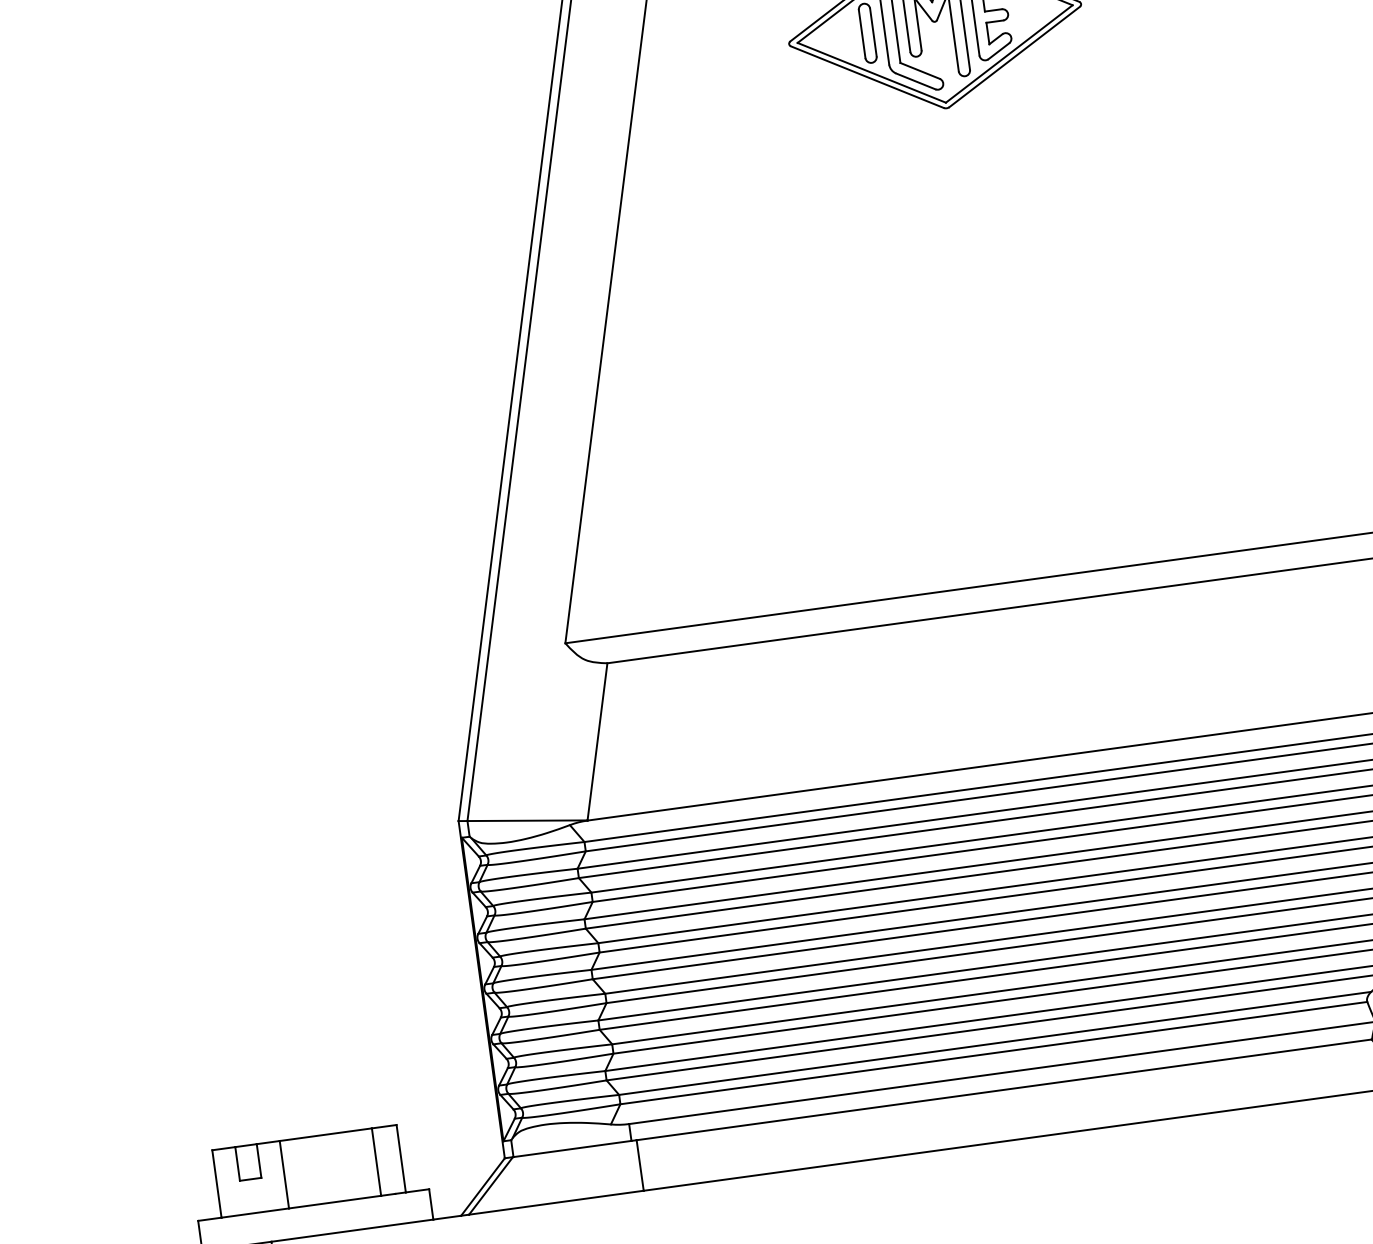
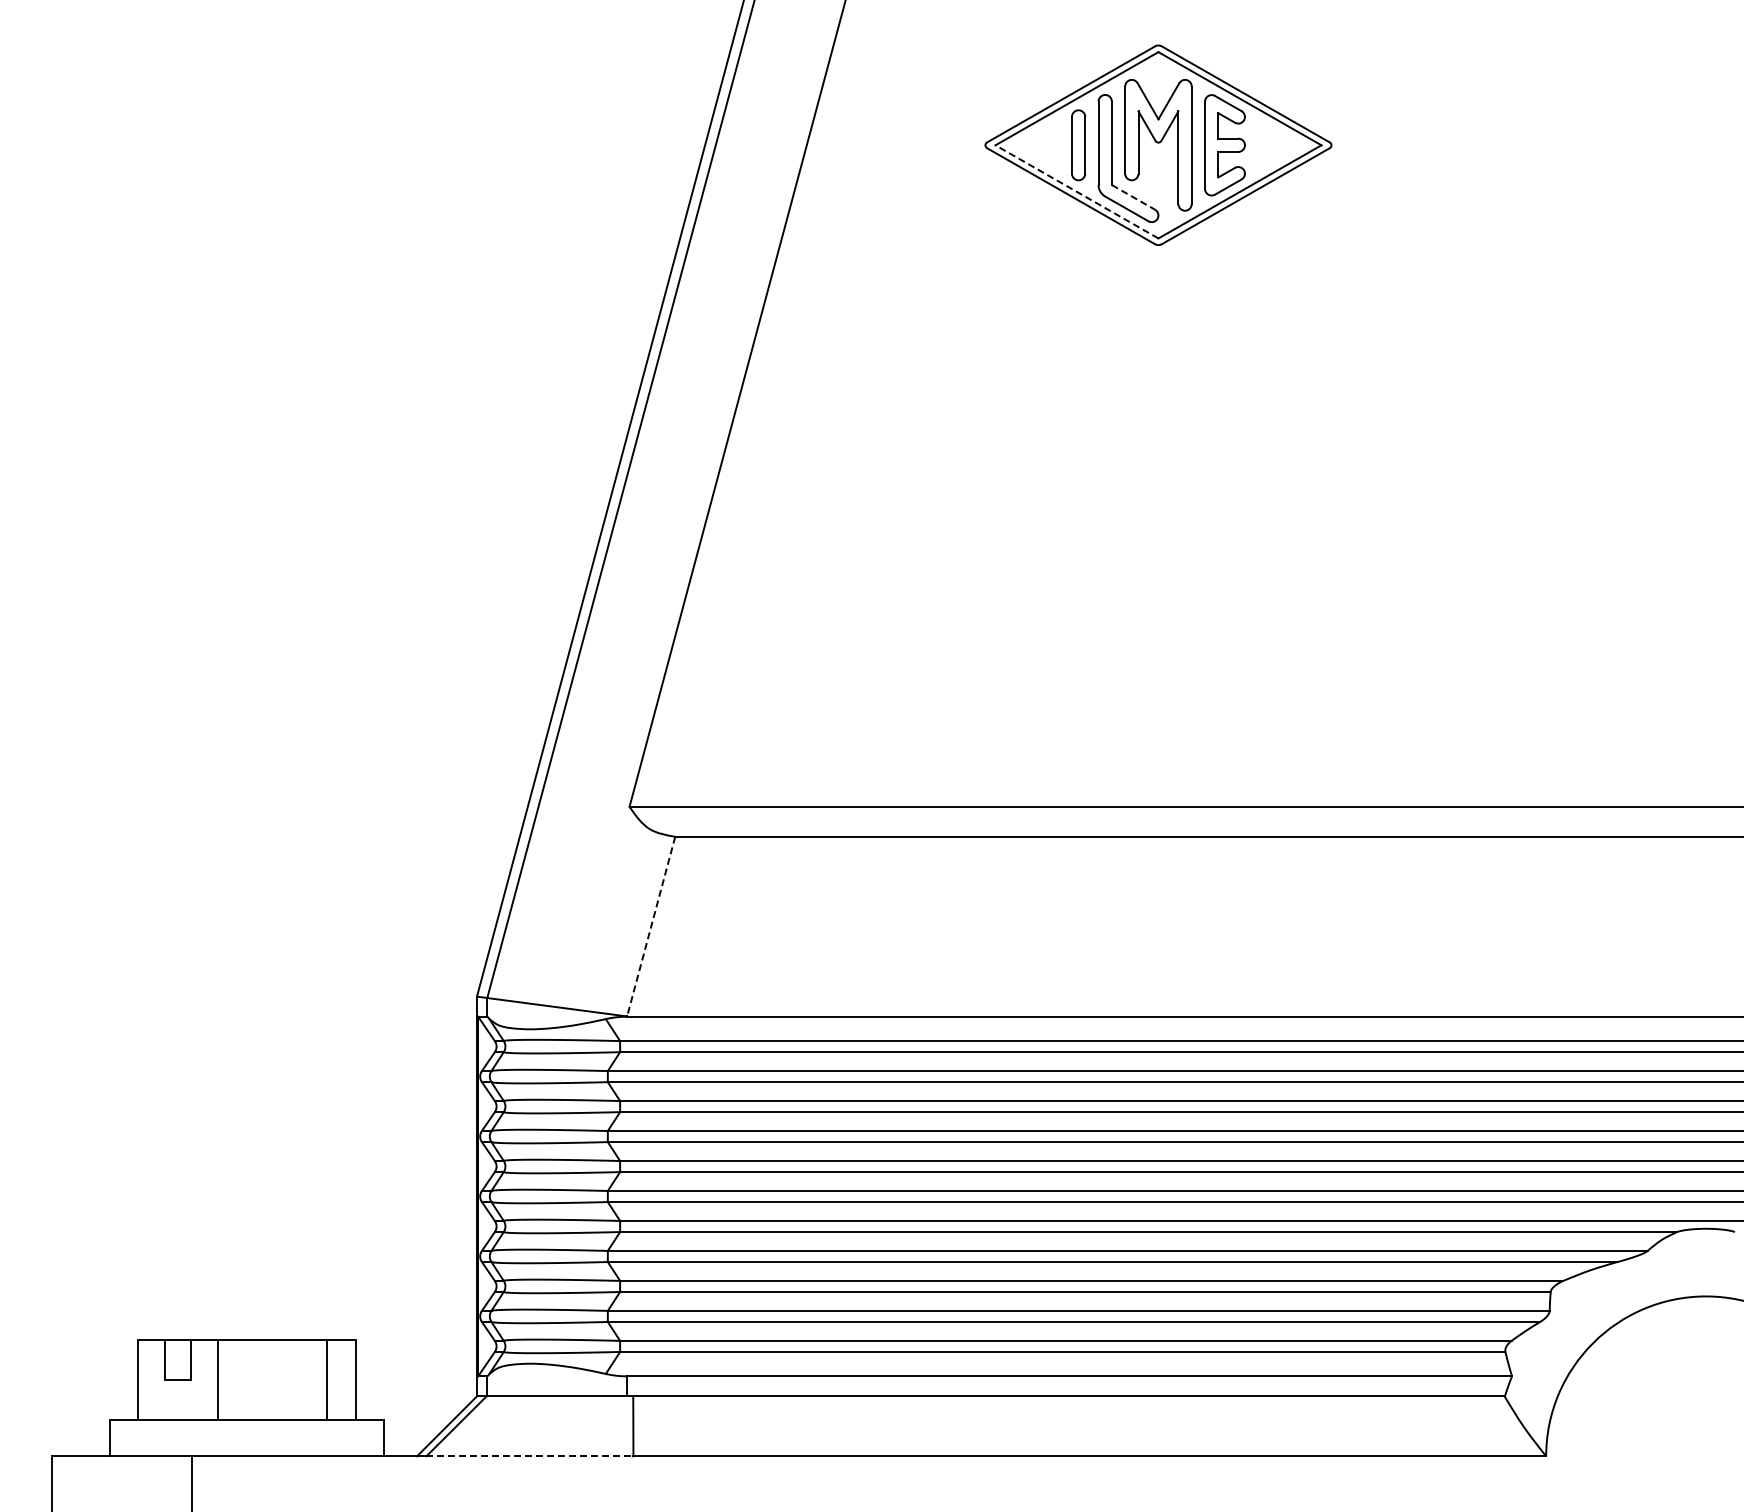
line: (920, 71) -> (1133, 197), solid -> dashed
line: (871, 72) -> (1076, 191), solid -> dashed
line: (597, 742) -> (651, 927), solid -> dashed
line: (556, 1202) -> (529, 1456), solid -> dashed

